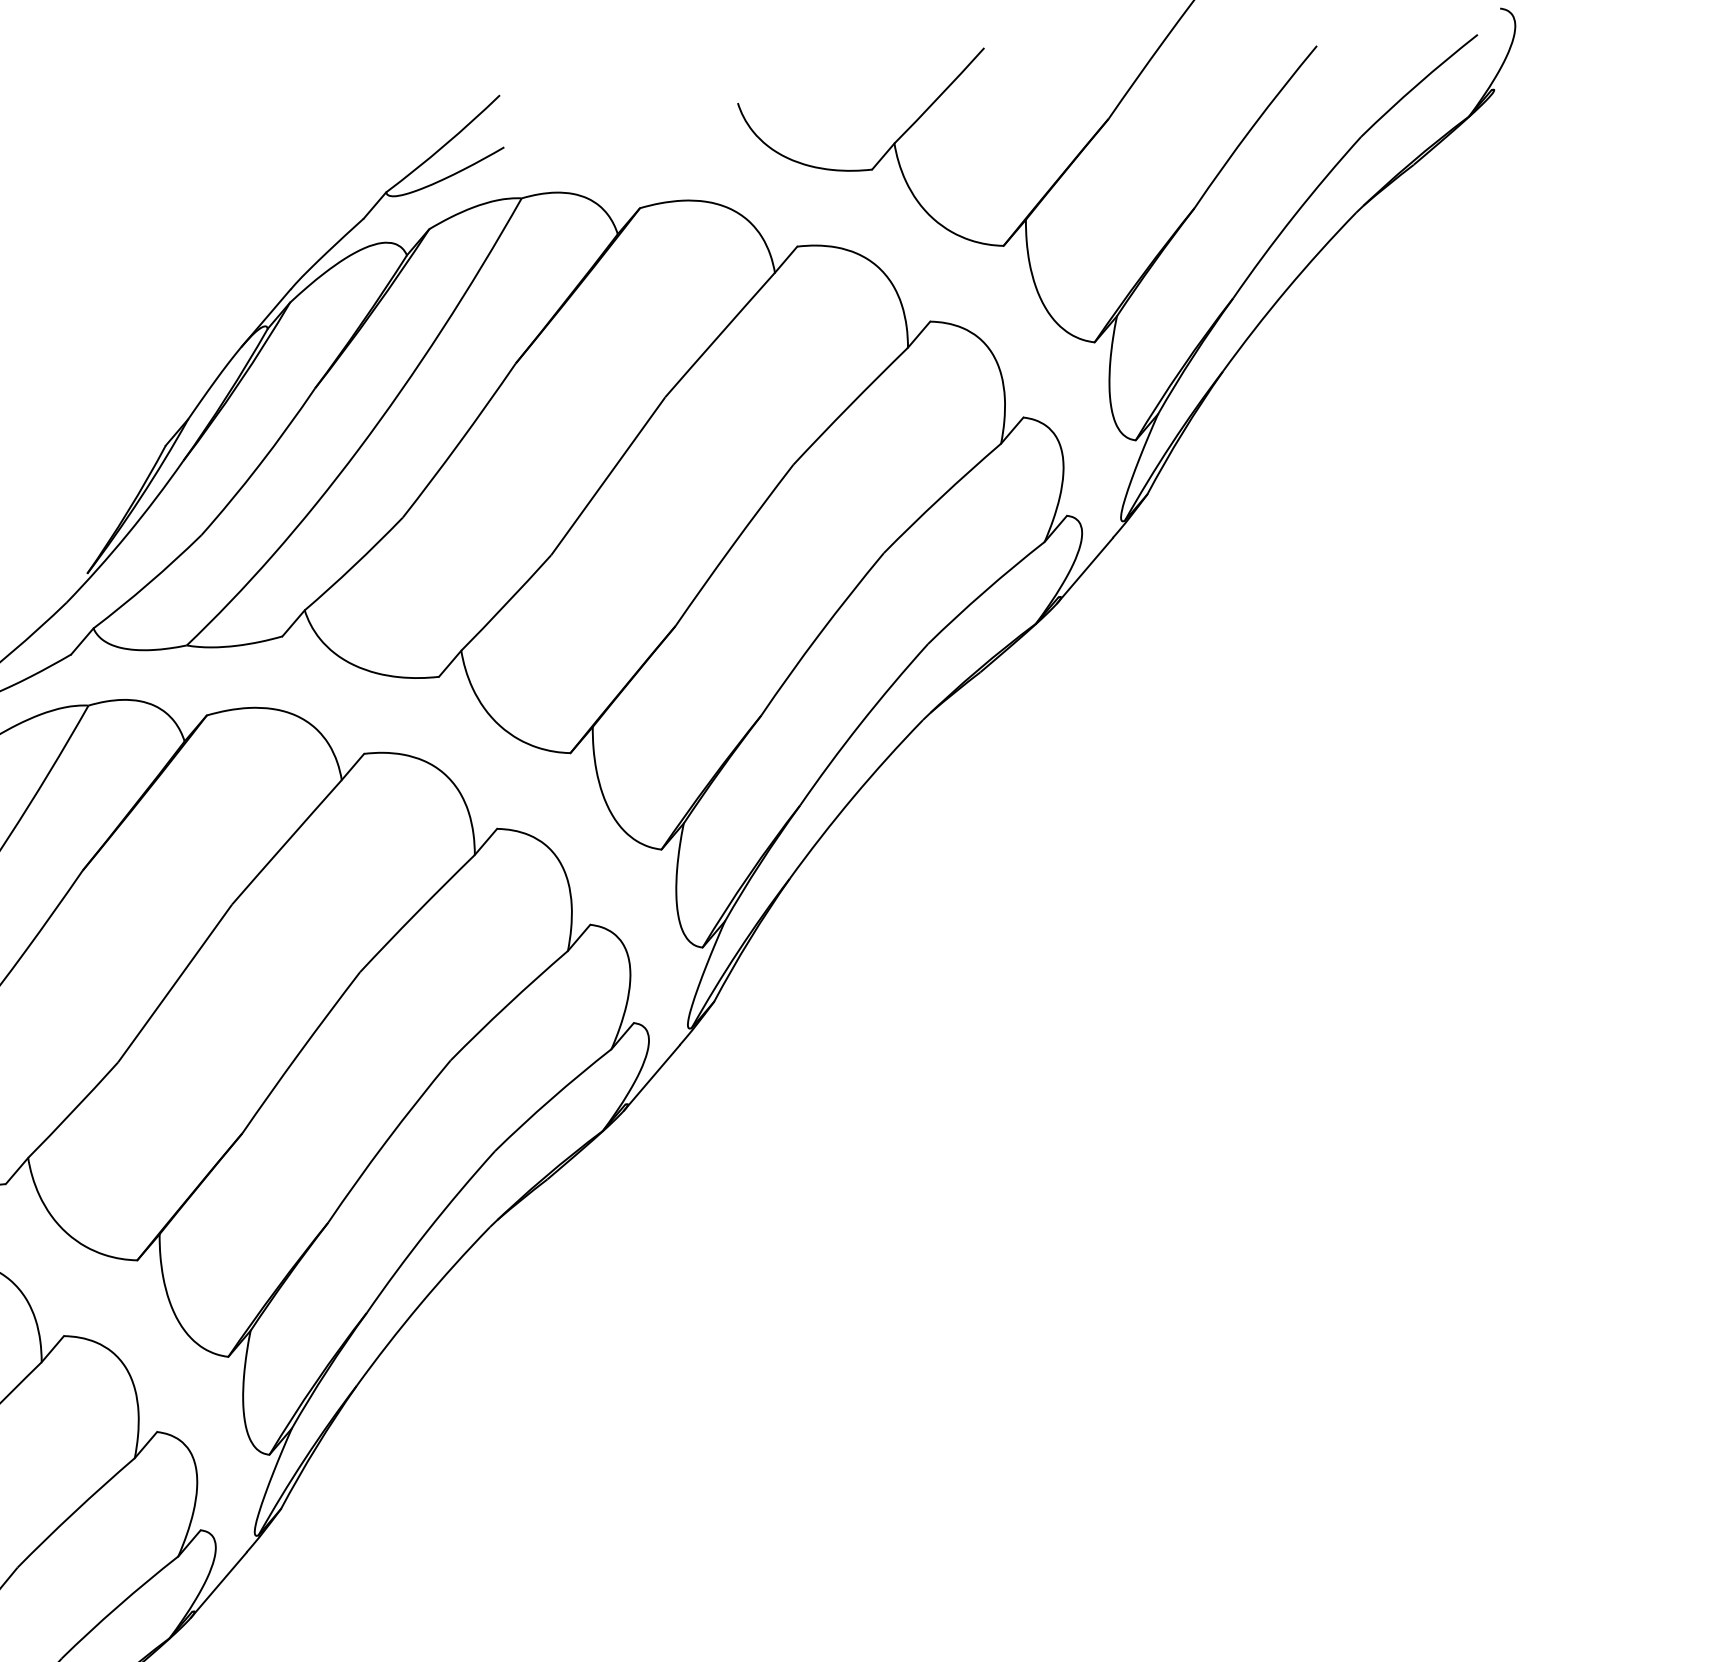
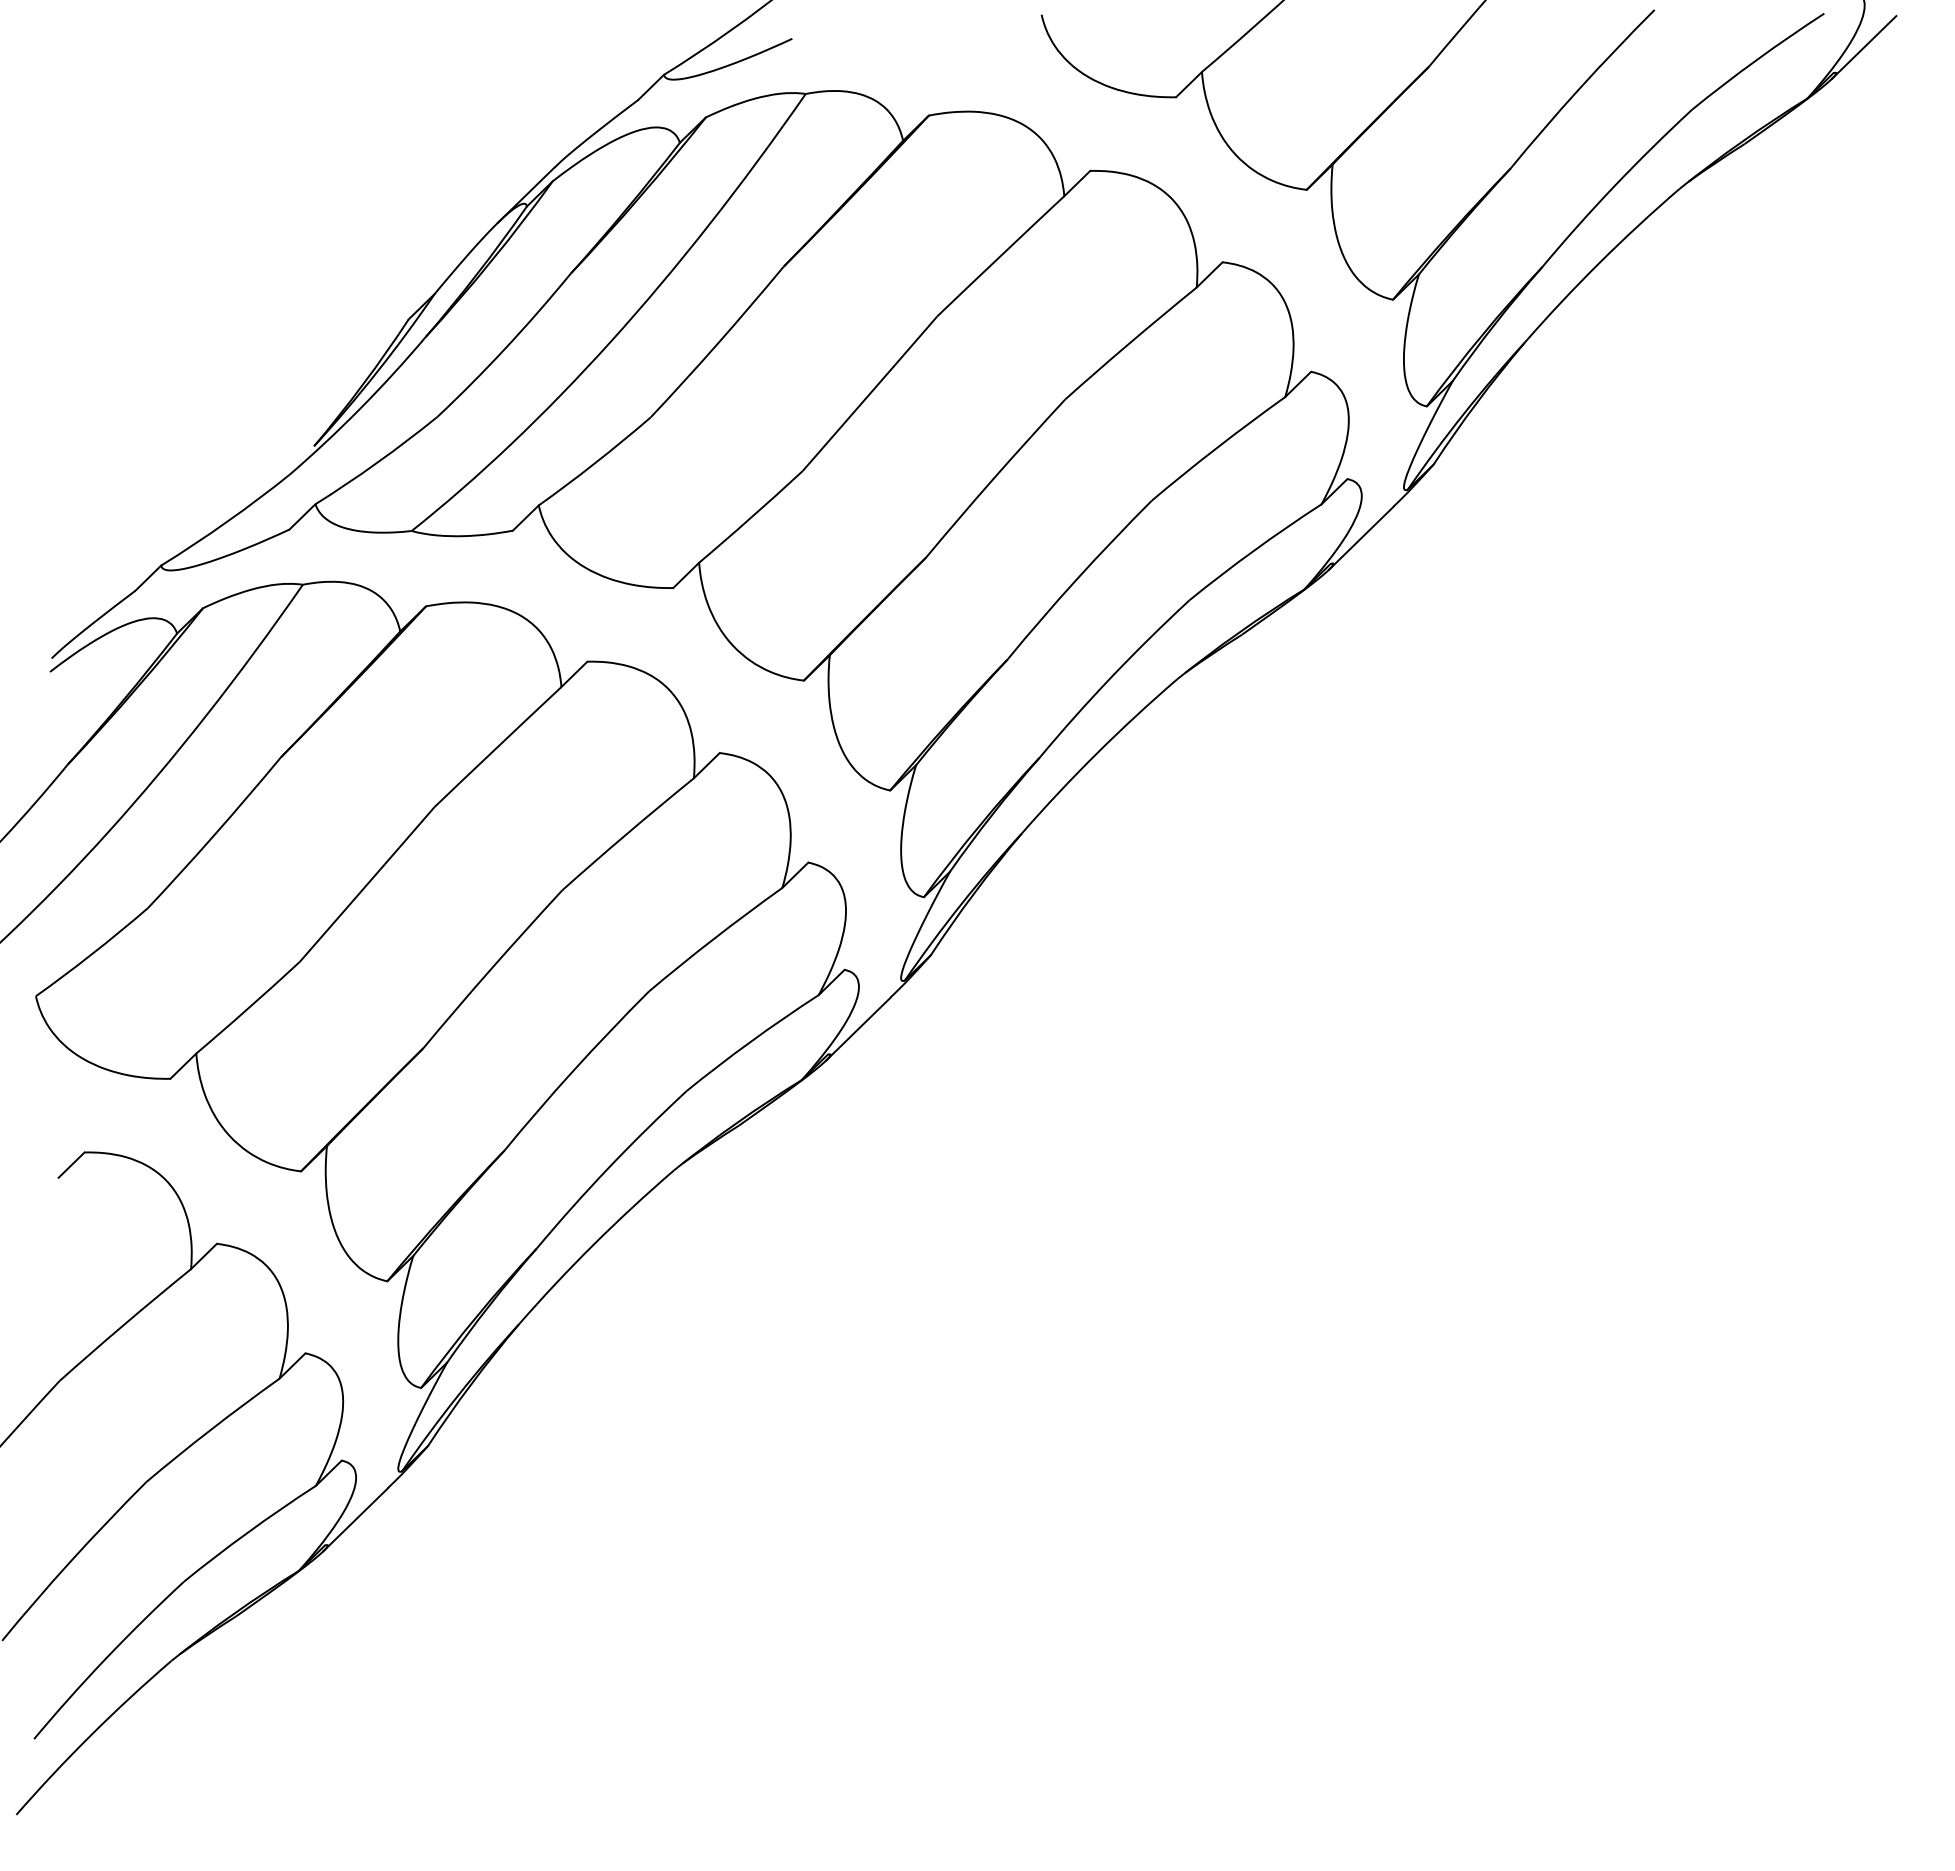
line: (1517, 63) -> (1863, 47), added

